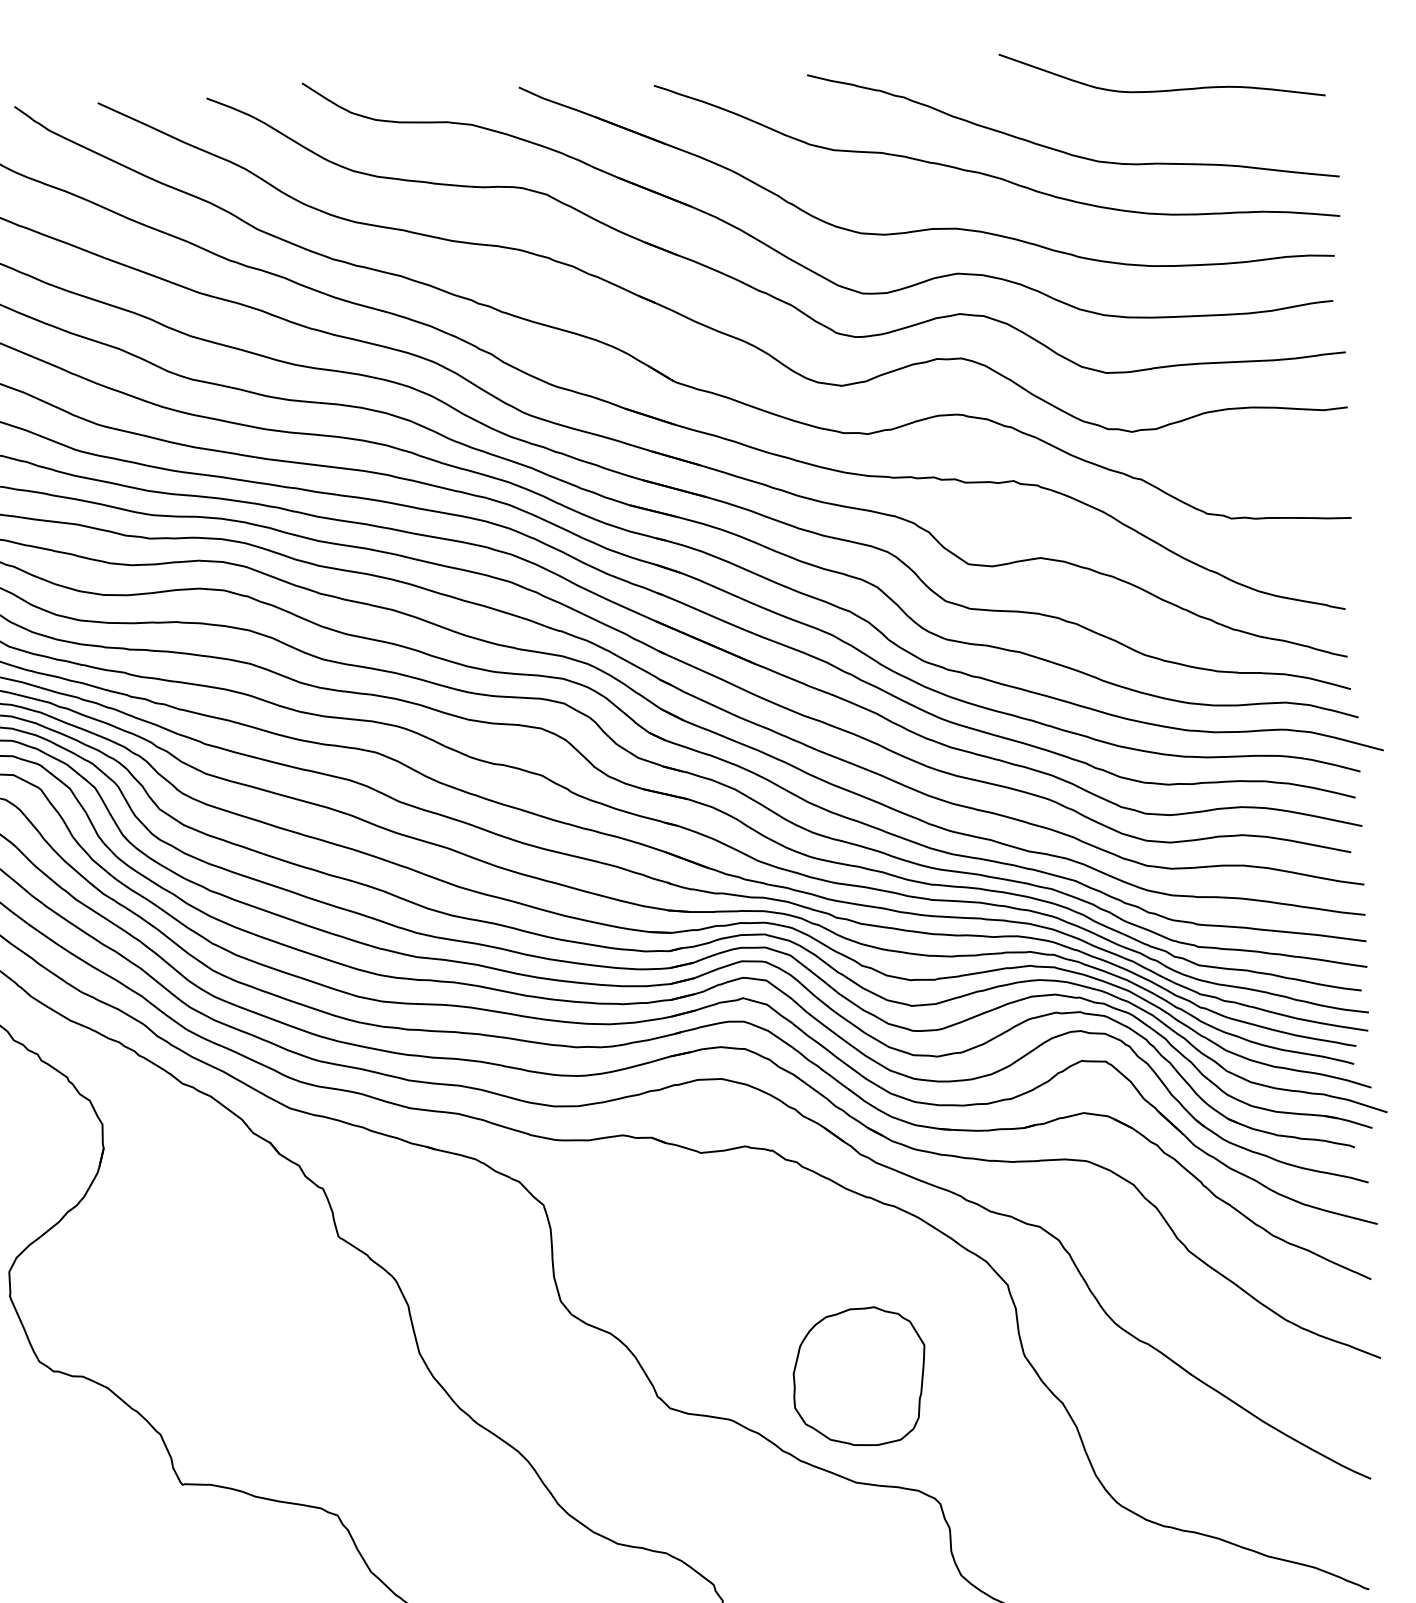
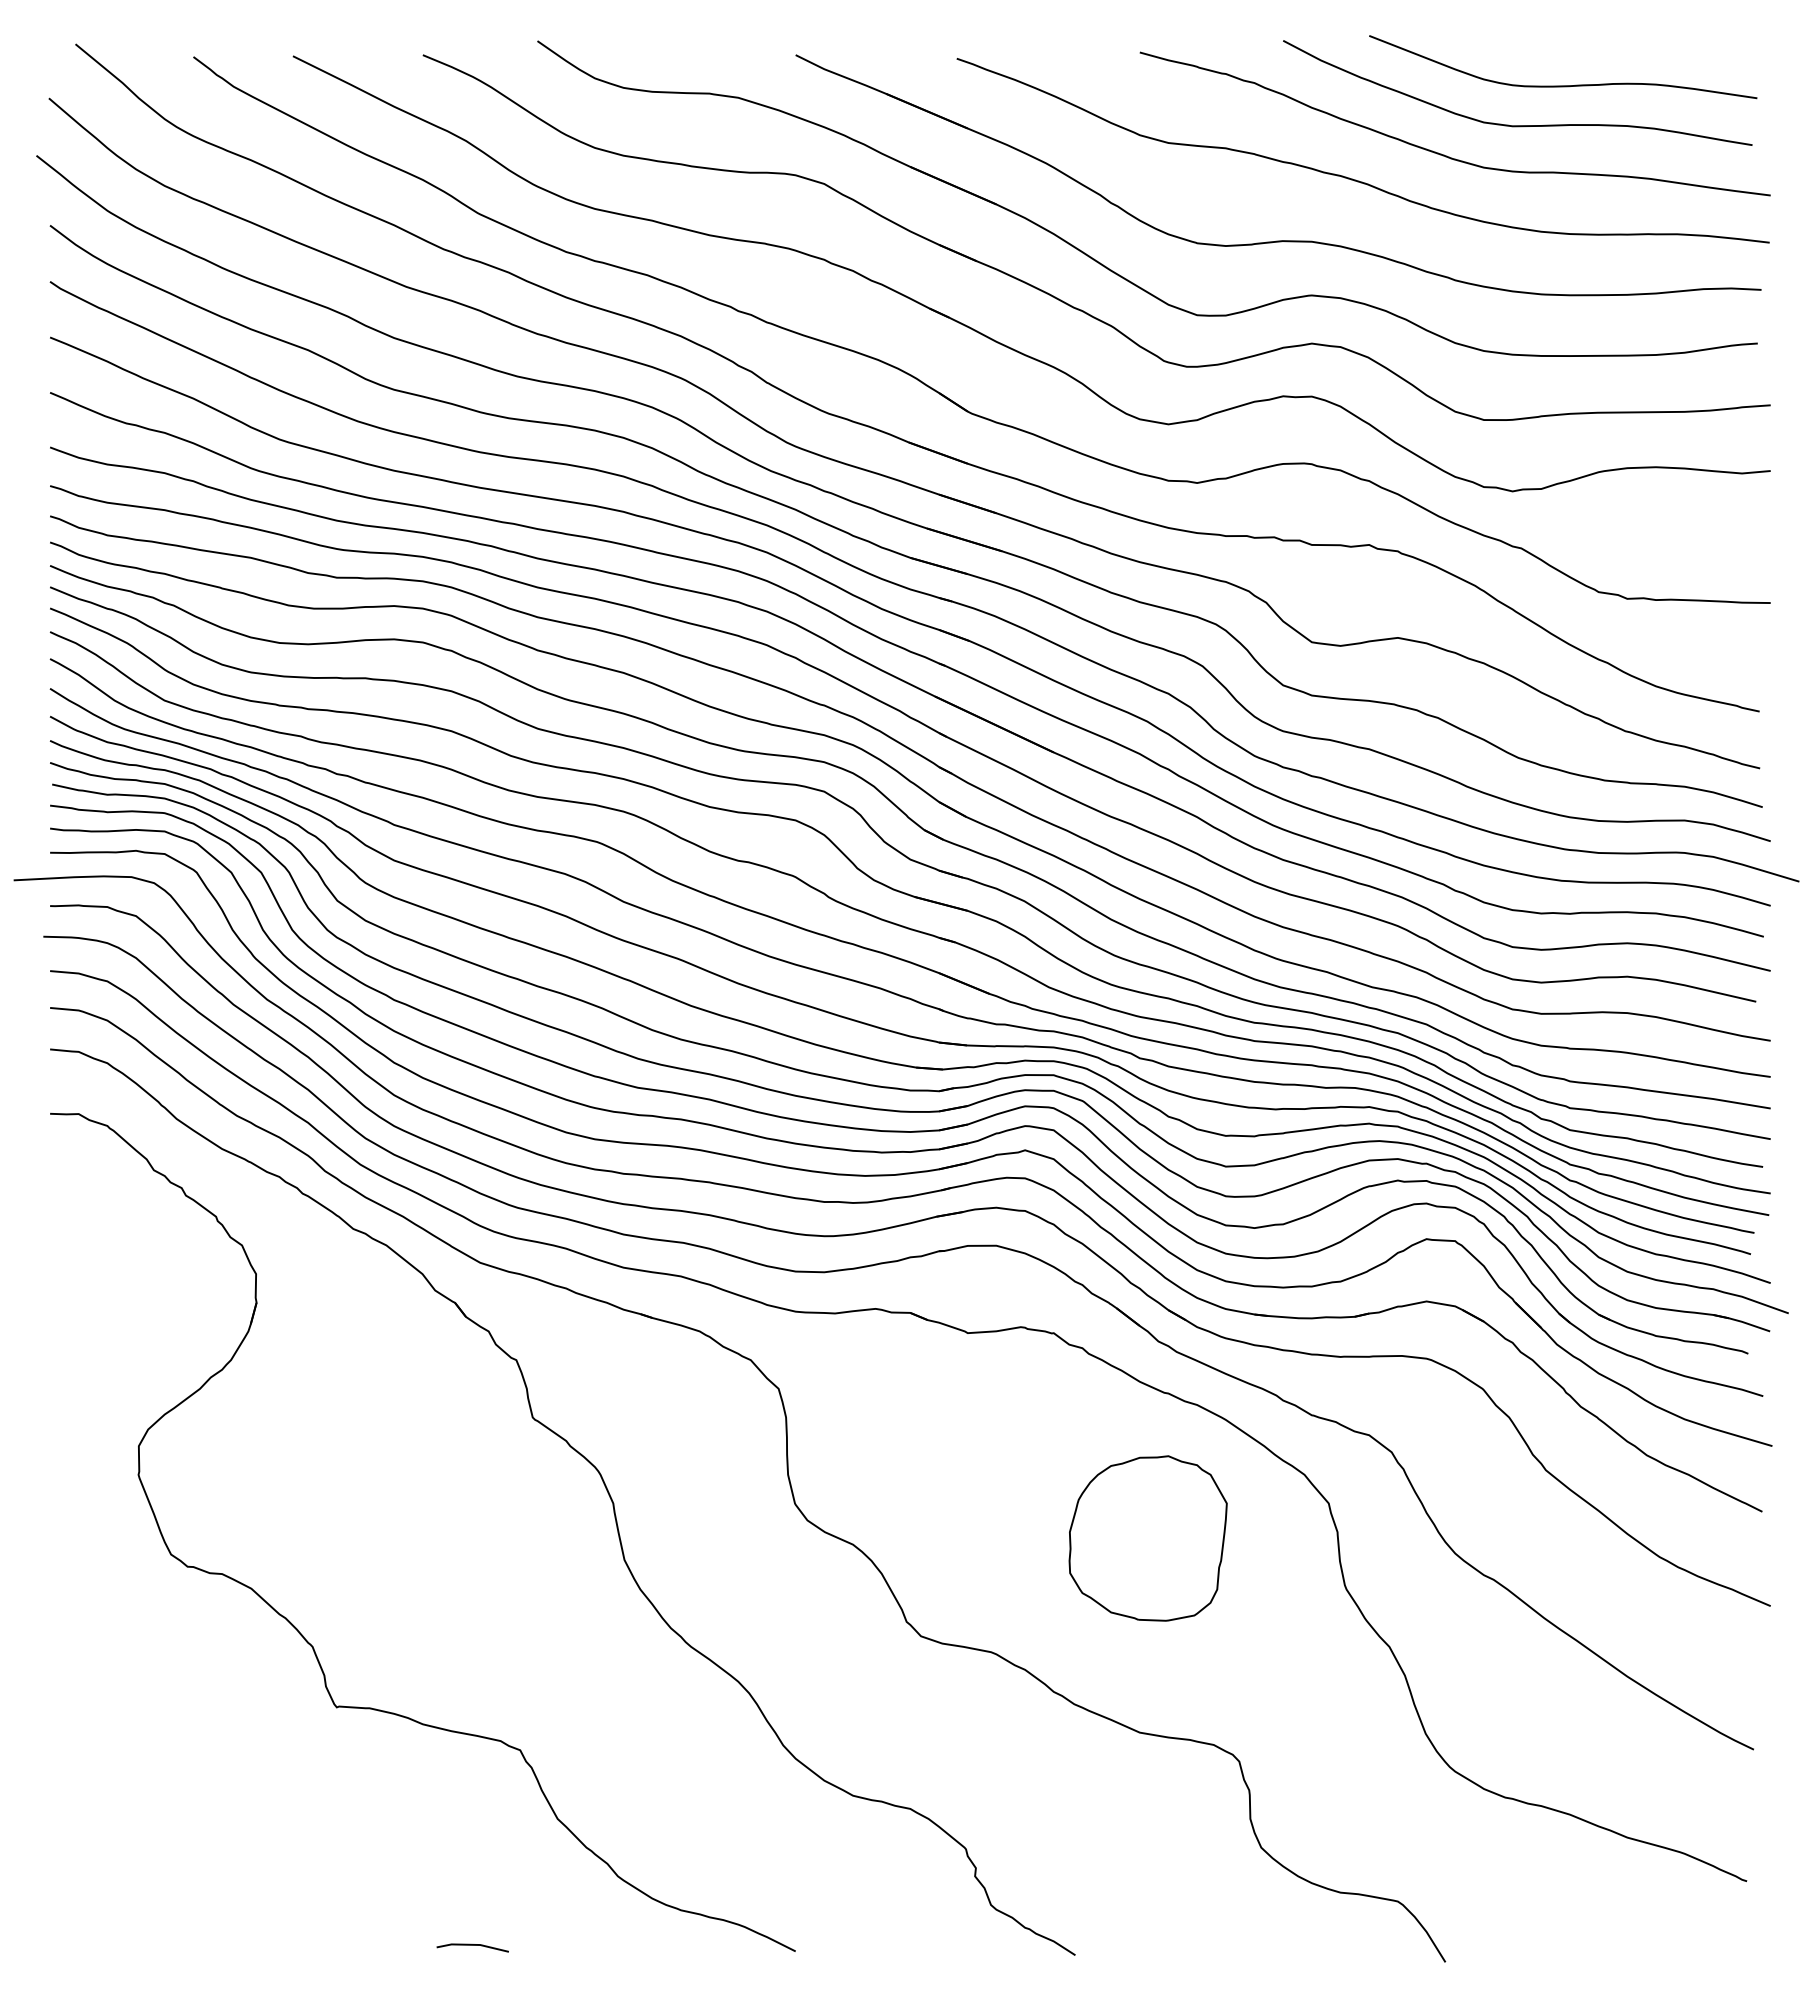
curve: (1125, 125) -> (1517, 125), added
part: (858, 1376) -> (1147, 1538), moved

